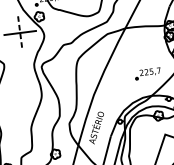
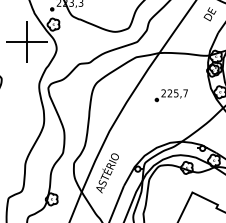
line: (20, 33) -> (27, 42), dashed -> solid
part: (147, 73) -> (170, 95), moved

